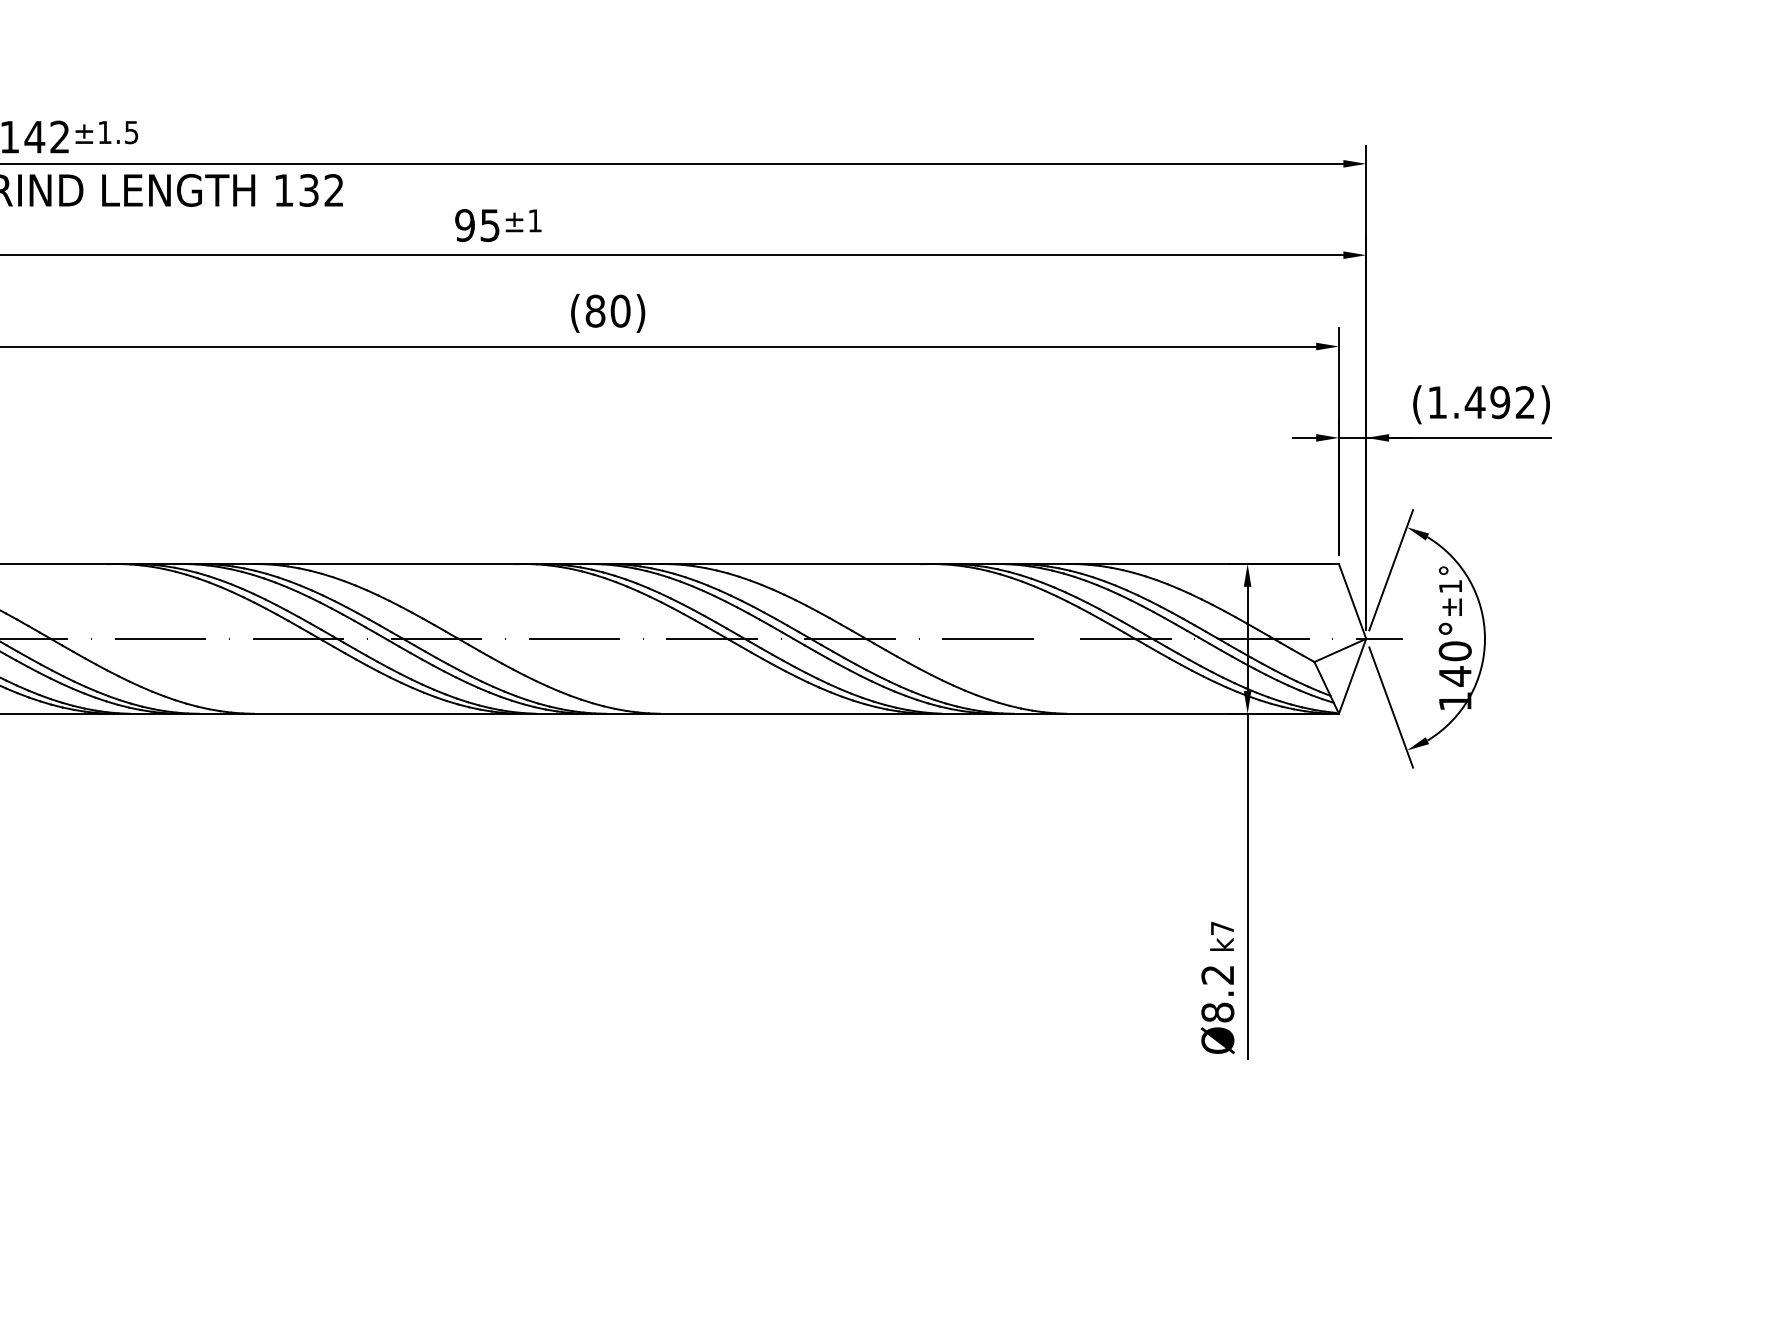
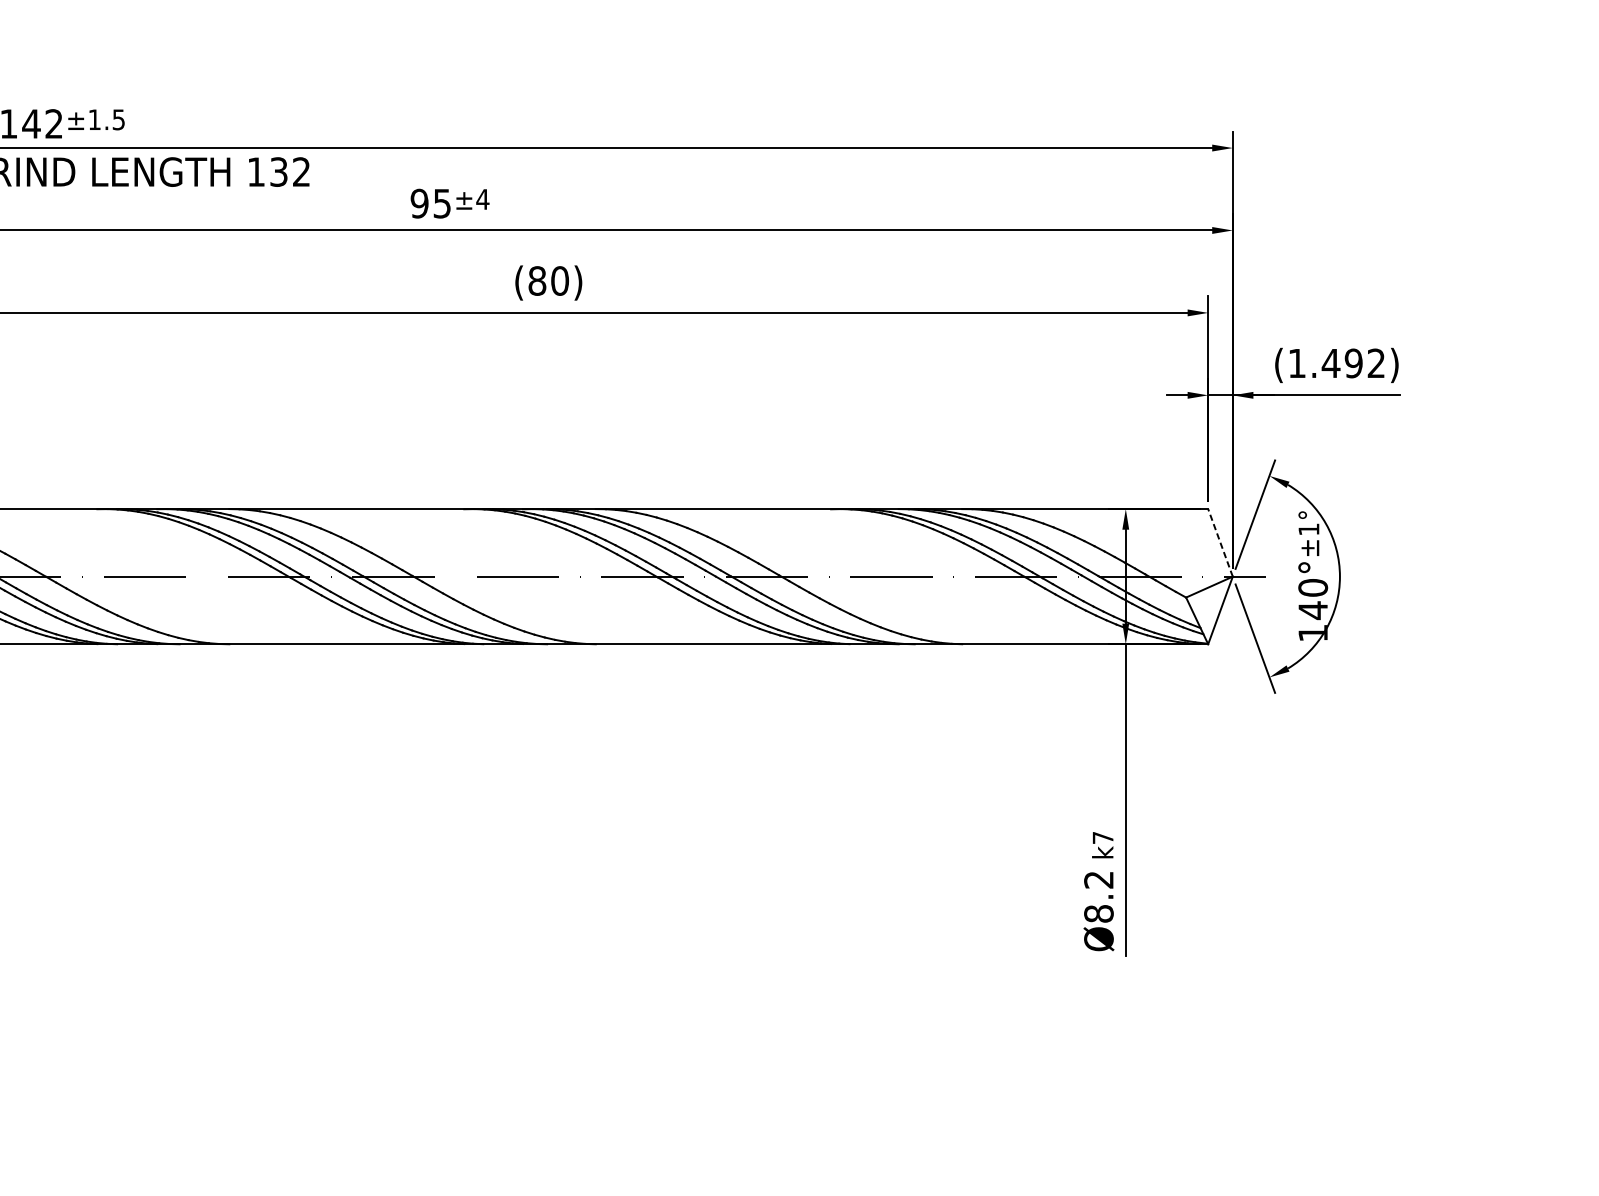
text: (534, 220) -> (482, 199), ±1 -> ±4
line: (1352, 601) -> (1220, 542), solid -> dashed

